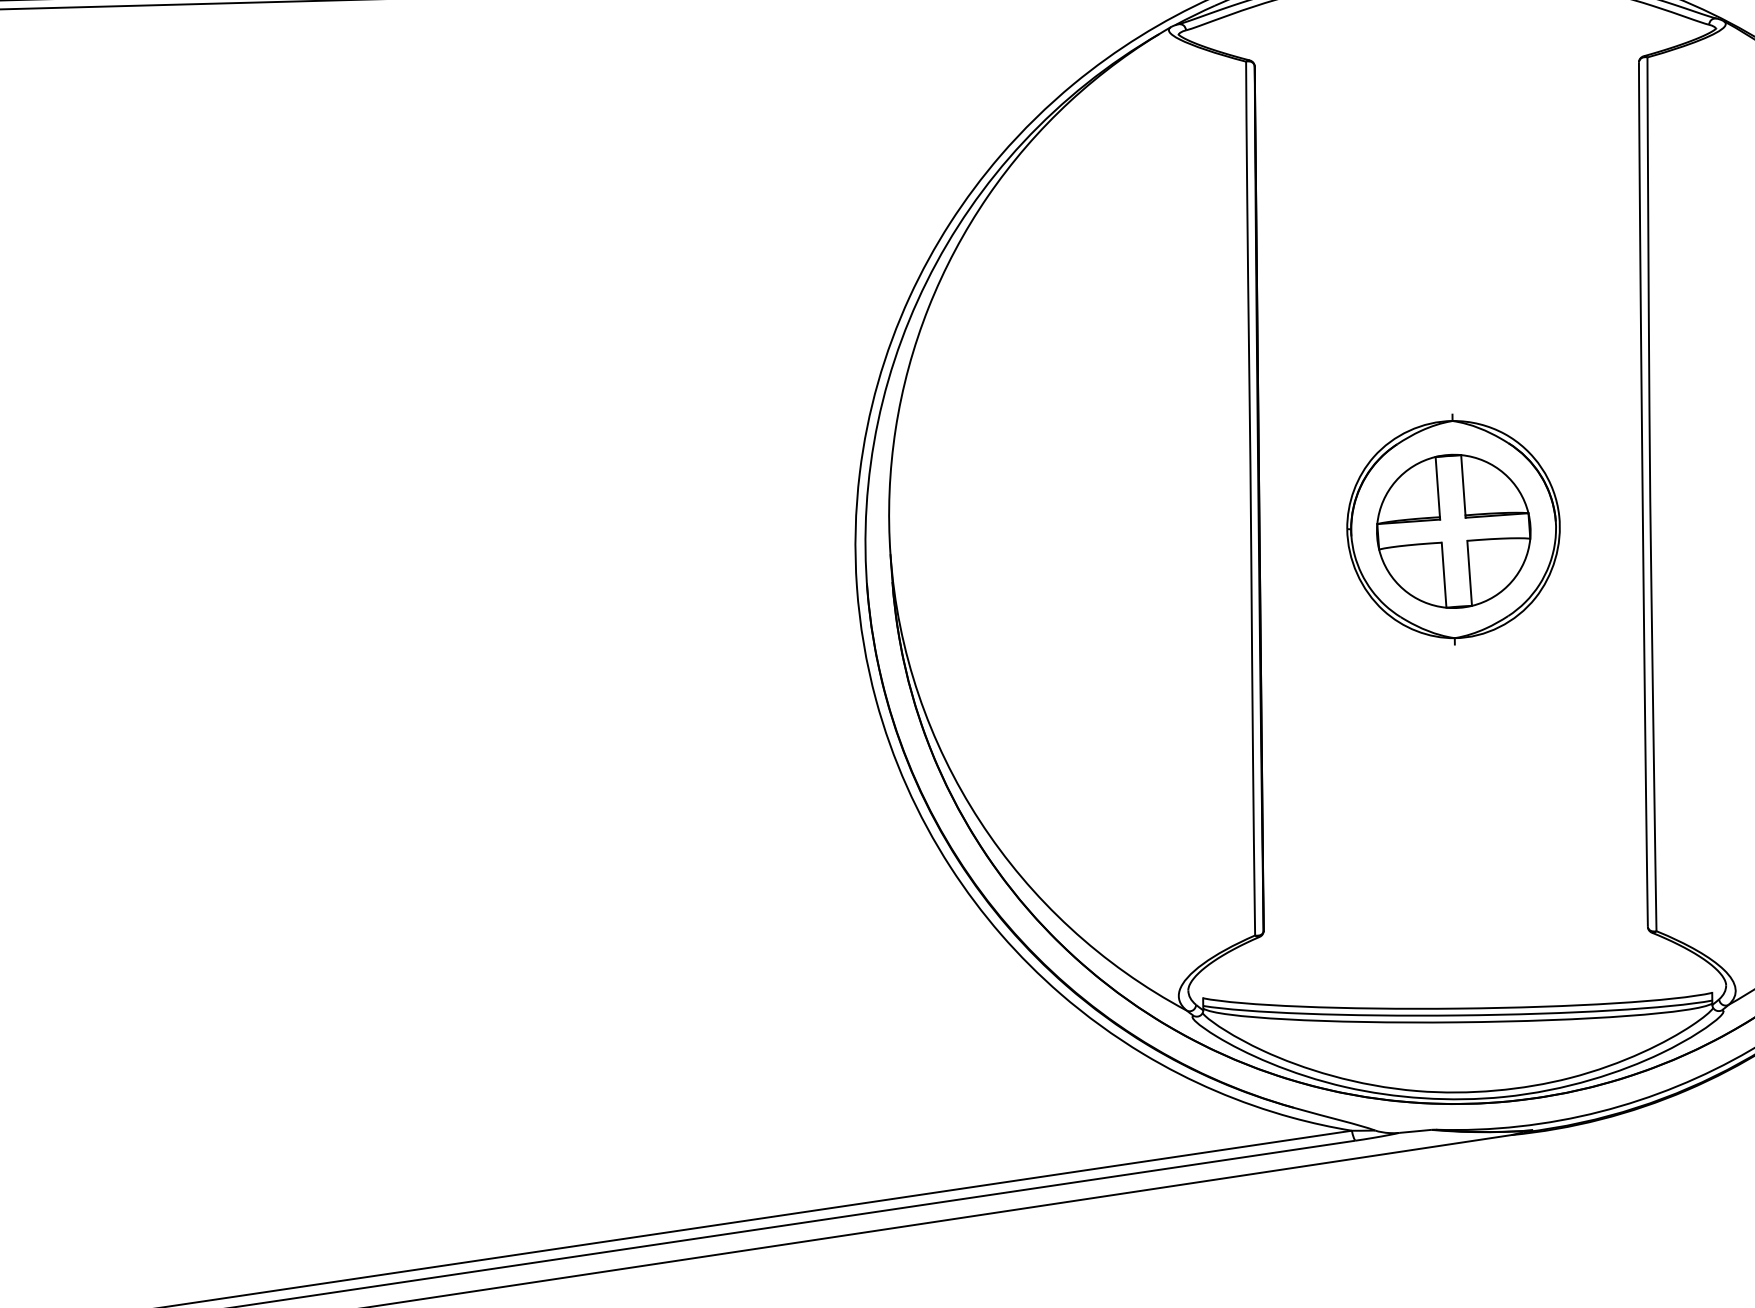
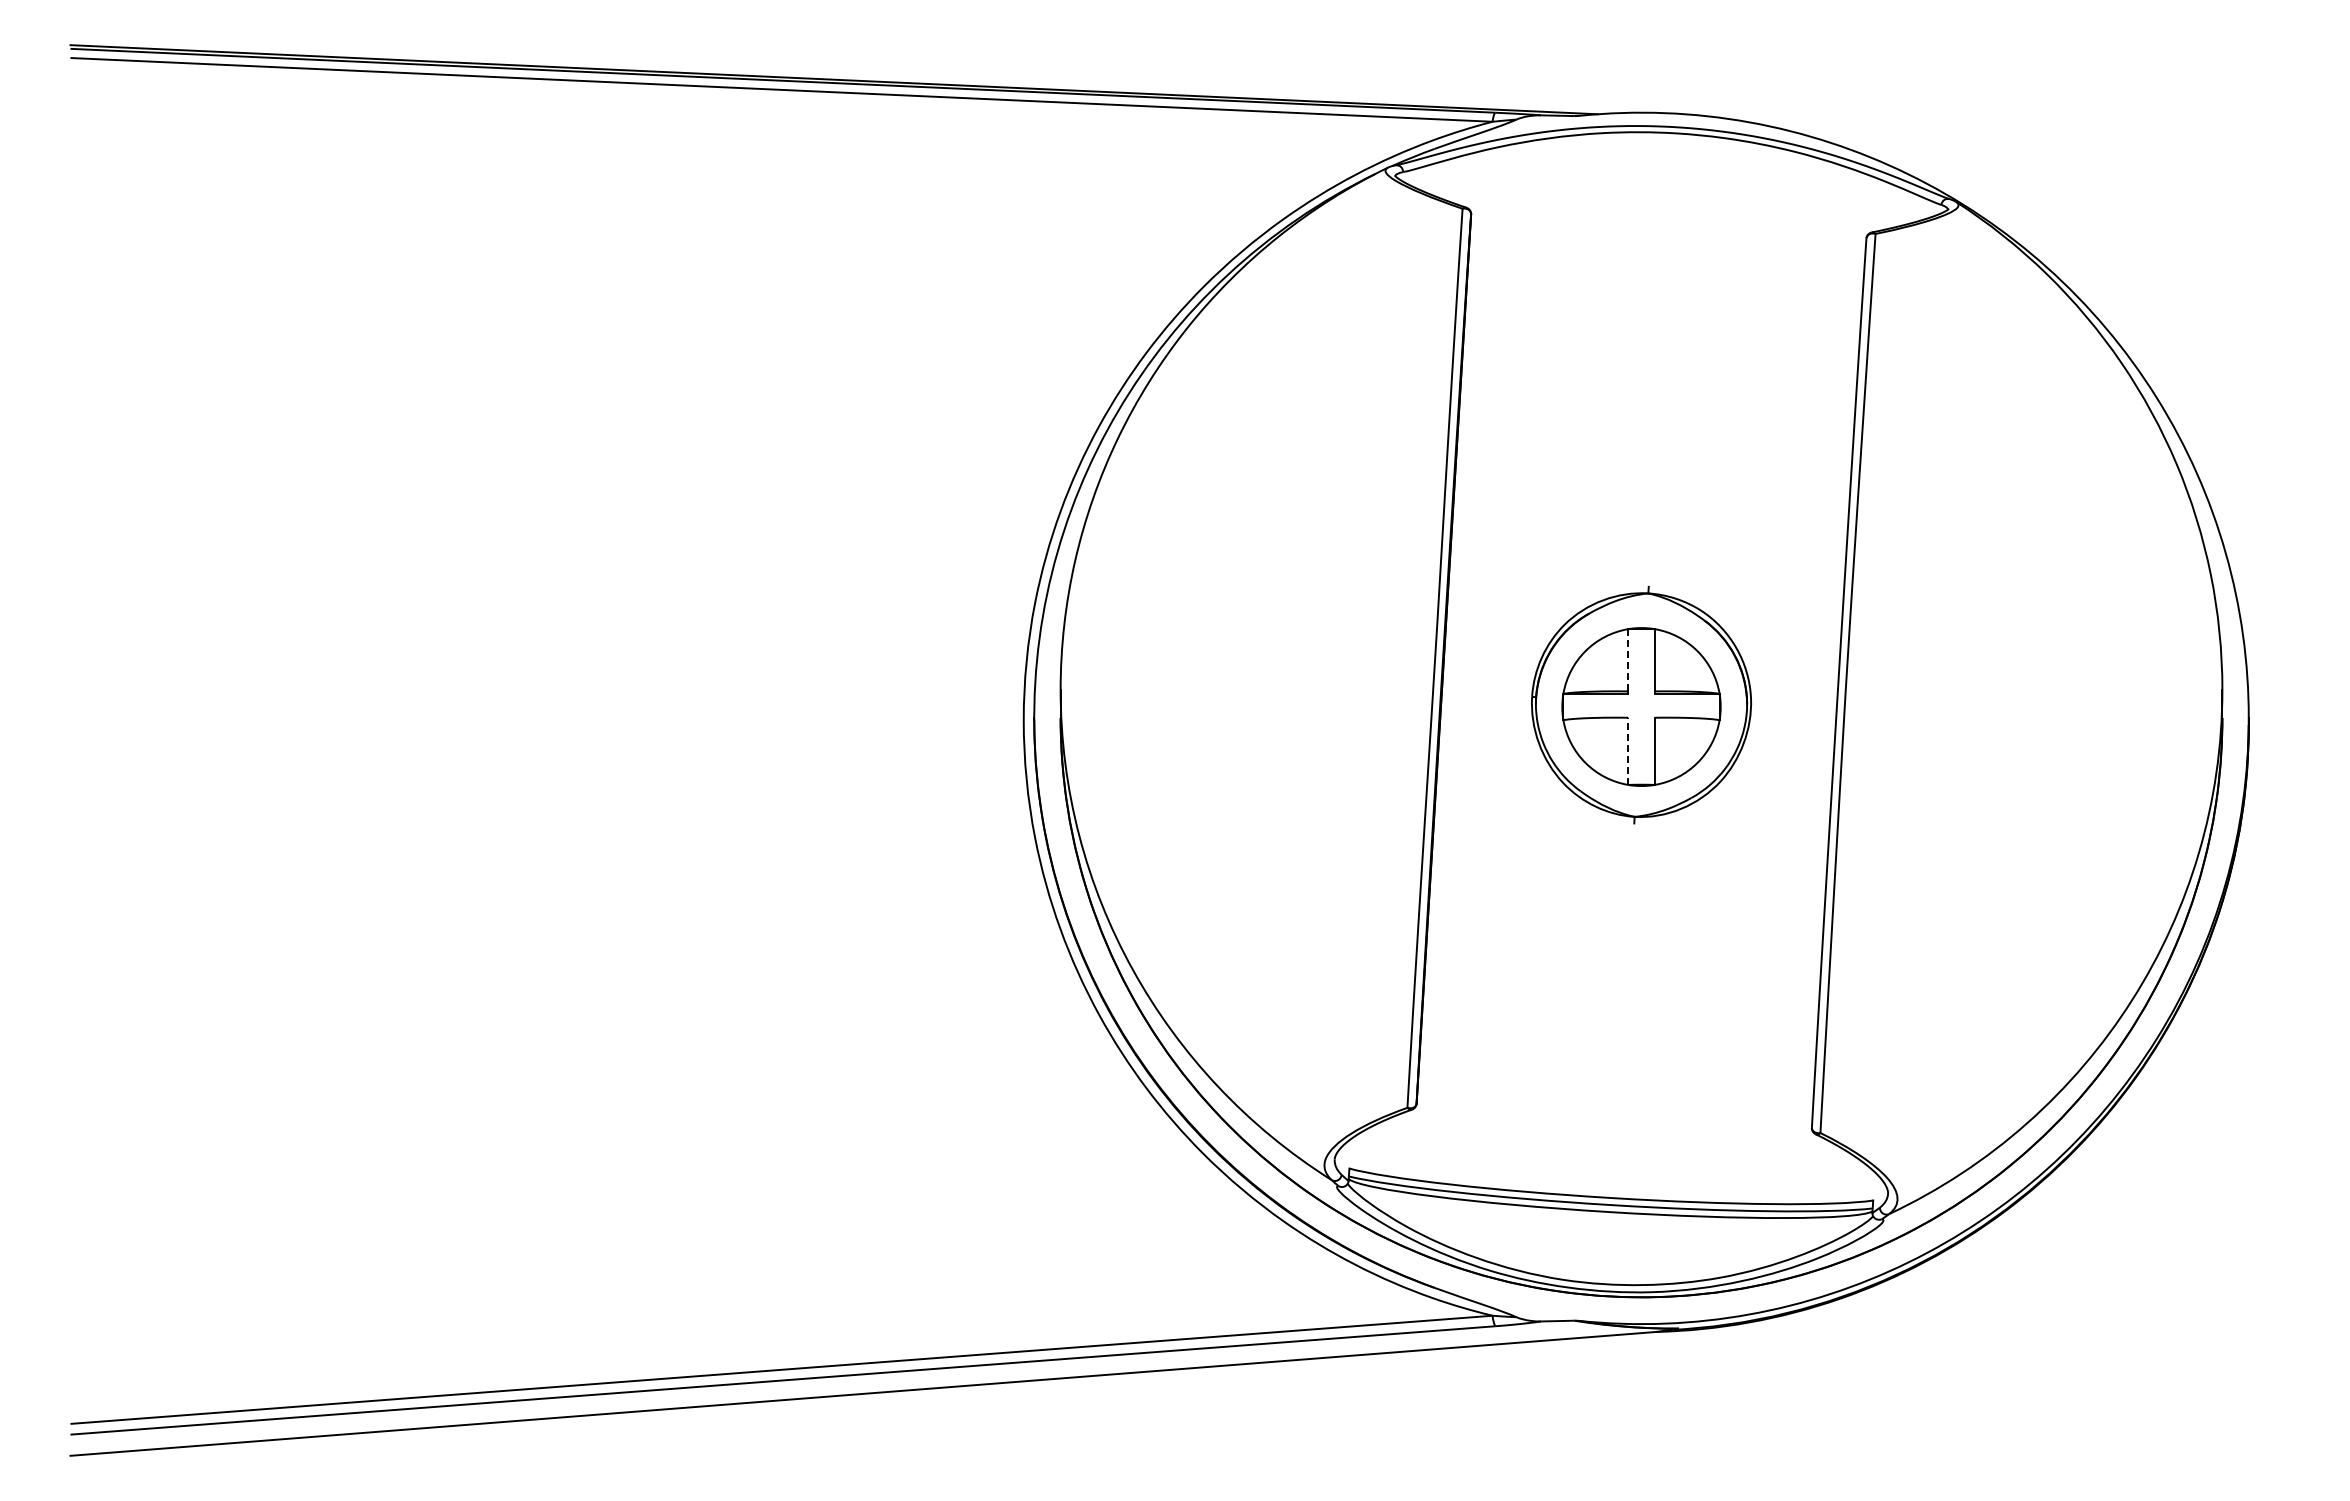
line: (1437, 486) -> (1628, 659), solid -> dashed
line: (1444, 575) -> (1628, 751), solid -> dashed

